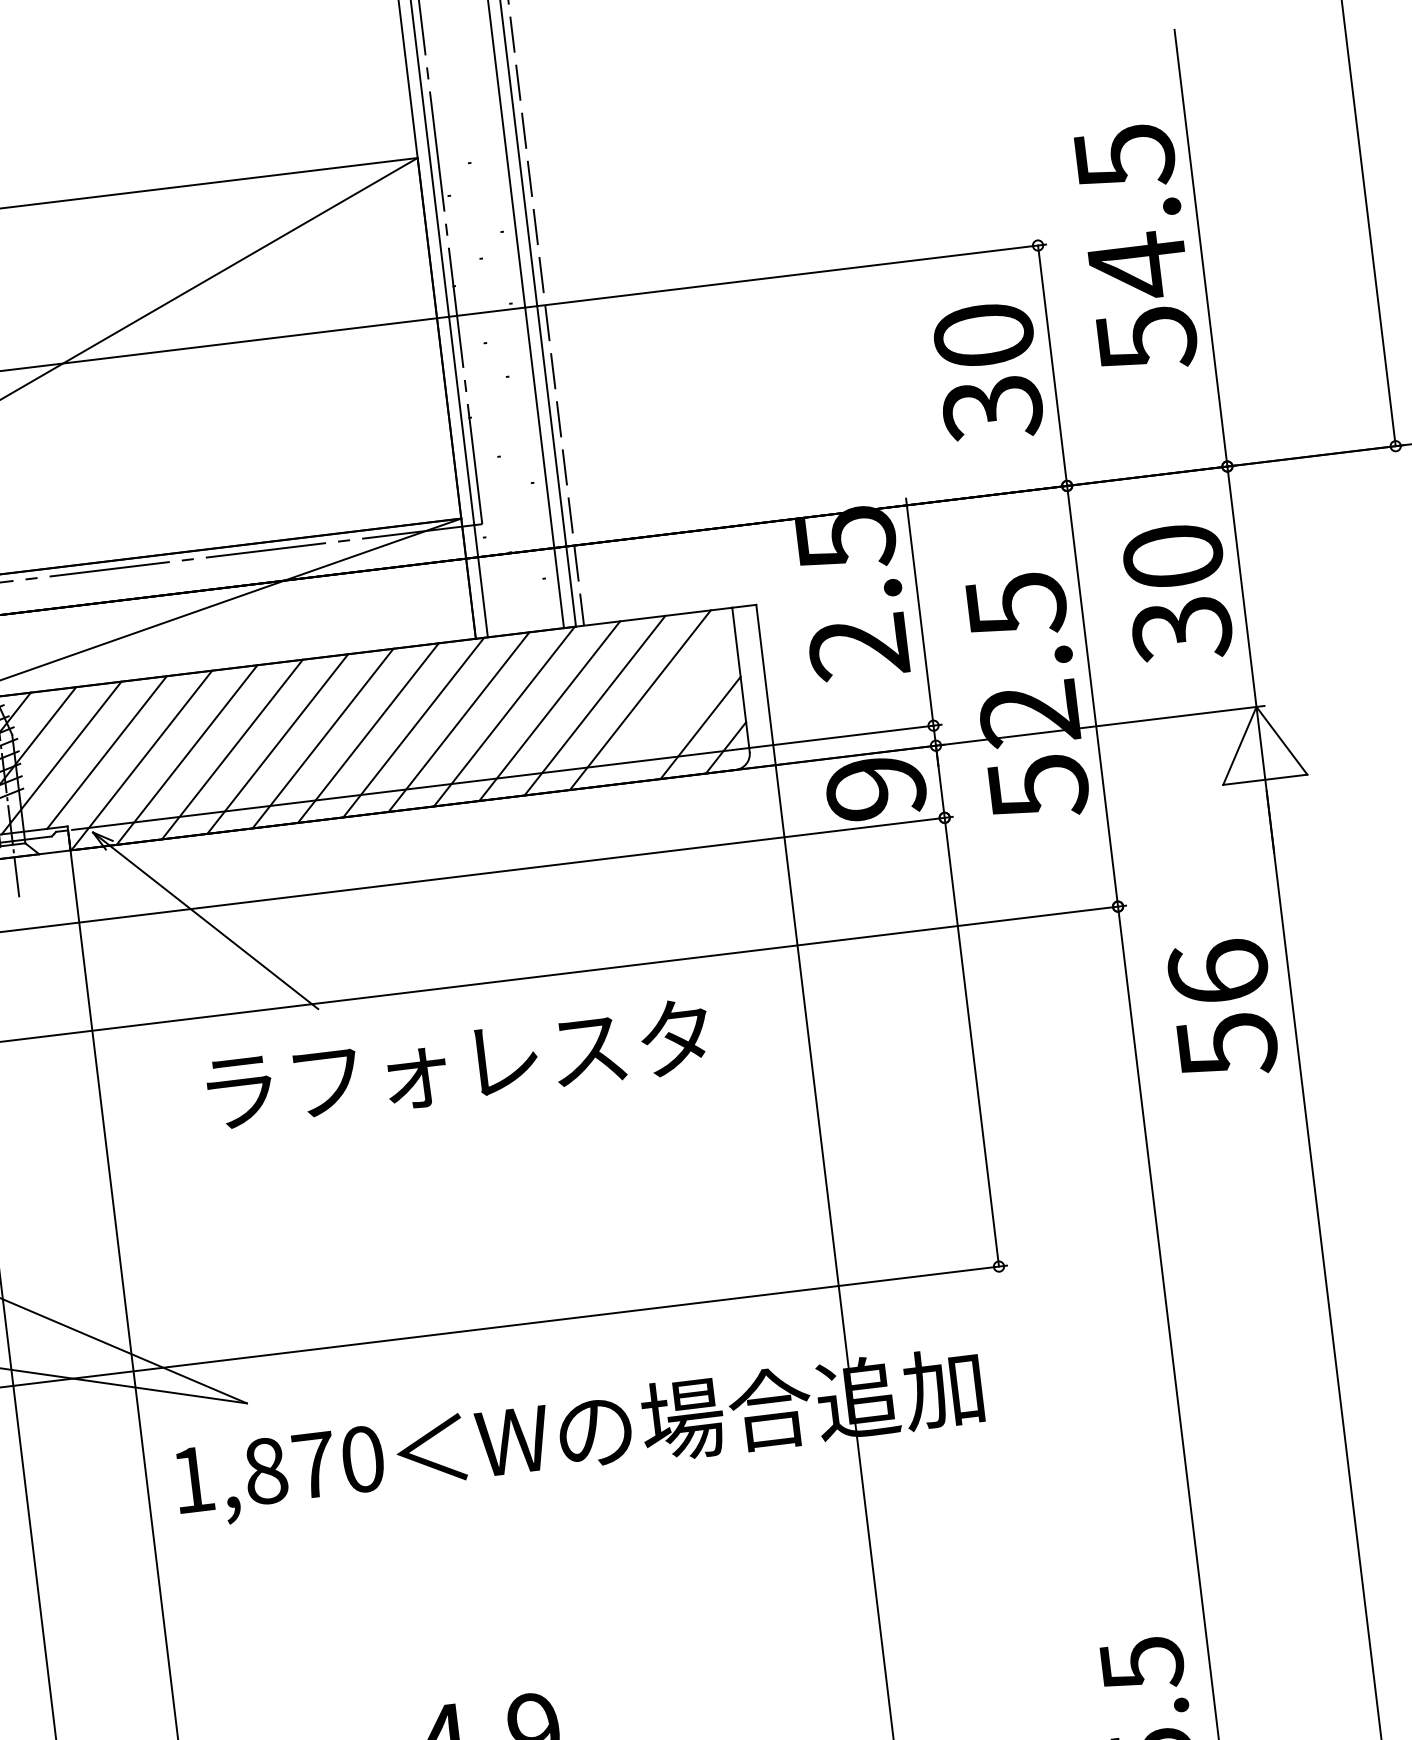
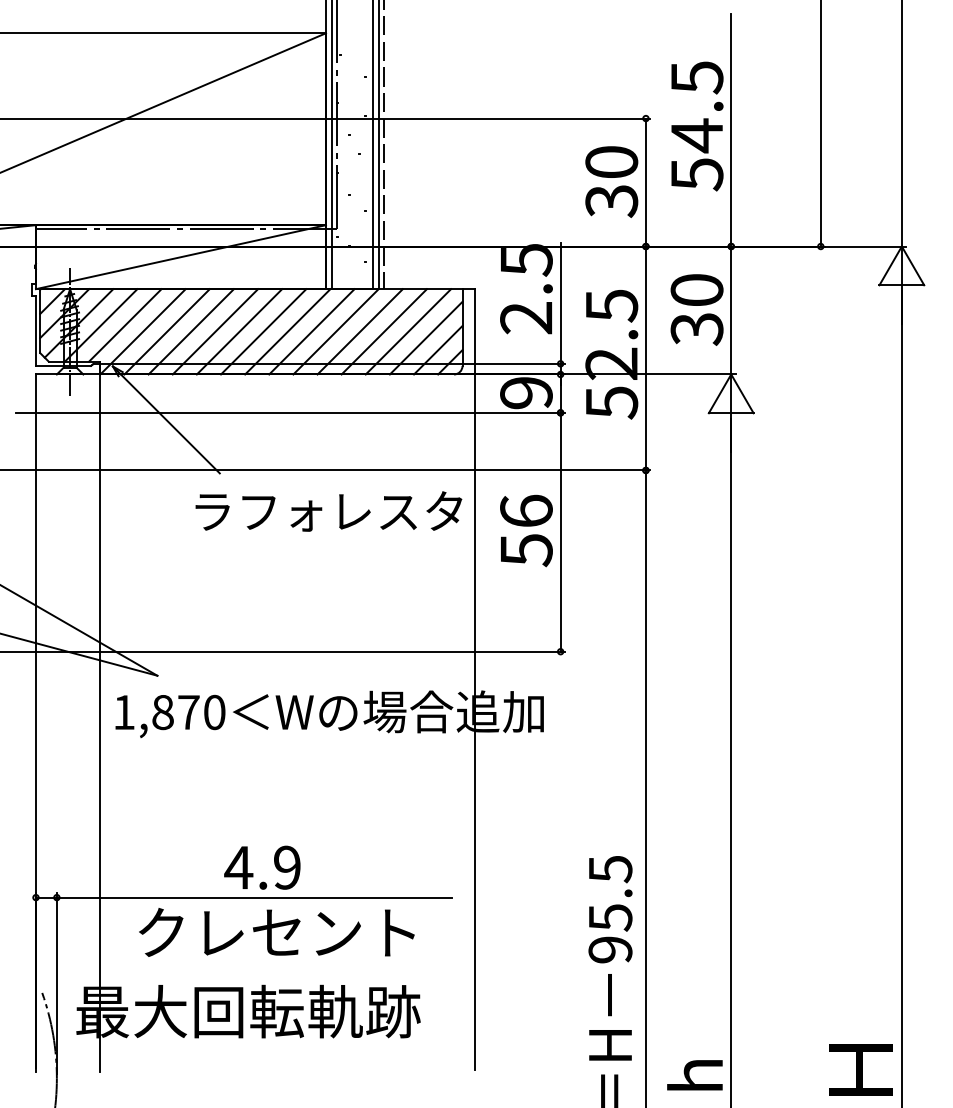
line: (673, 706) -> (425, 337), added
text: (1222, 1008) -> (526, 530), moved
text: (457, 1064) -> (328, 511), moved

